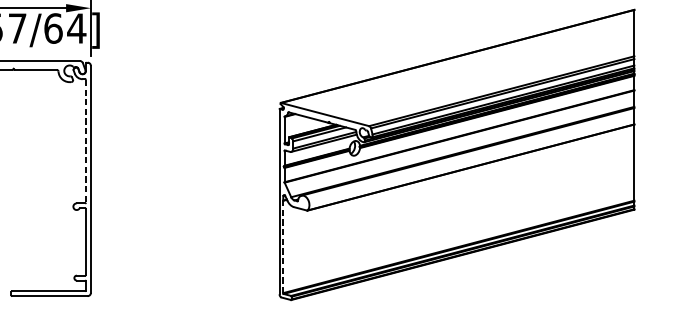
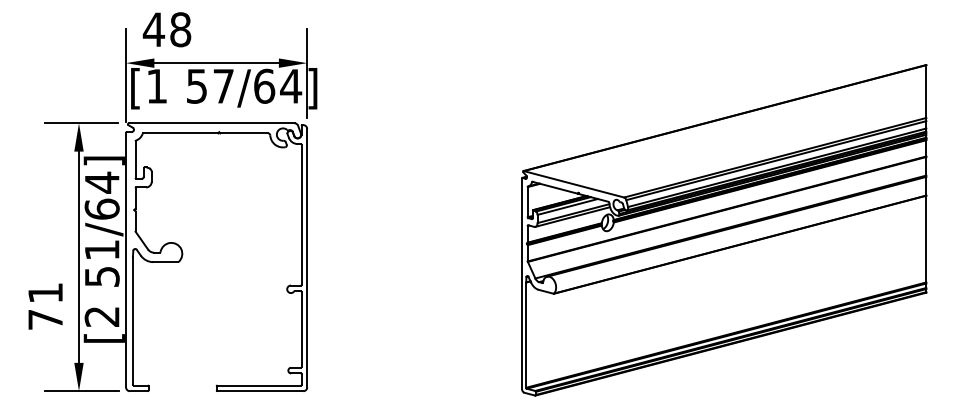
line: (85, 141) -> (301, 214), dashed -> solid
line: (283, 247) -> (526, 335), dashed -> solid

